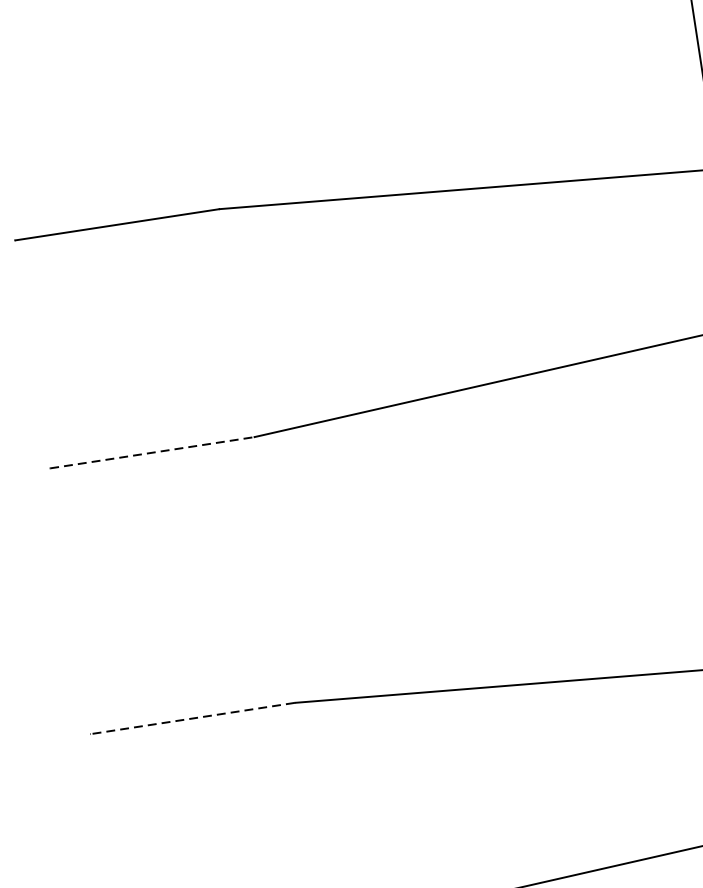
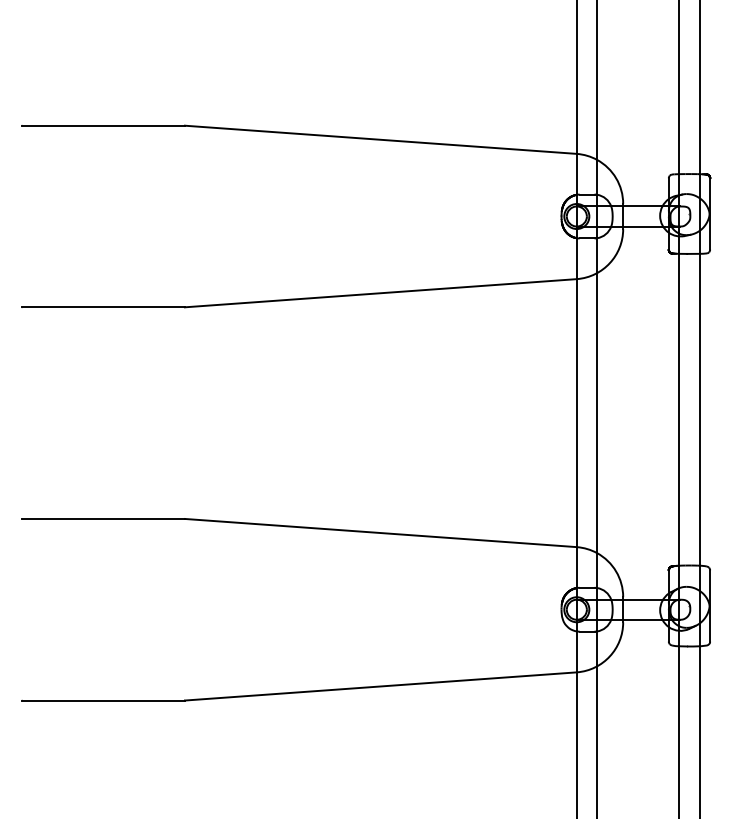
line: (152, 453) -> (103, 307), dashed -> solid
line: (191, 718) -> (102, 518), dashed -> solid

